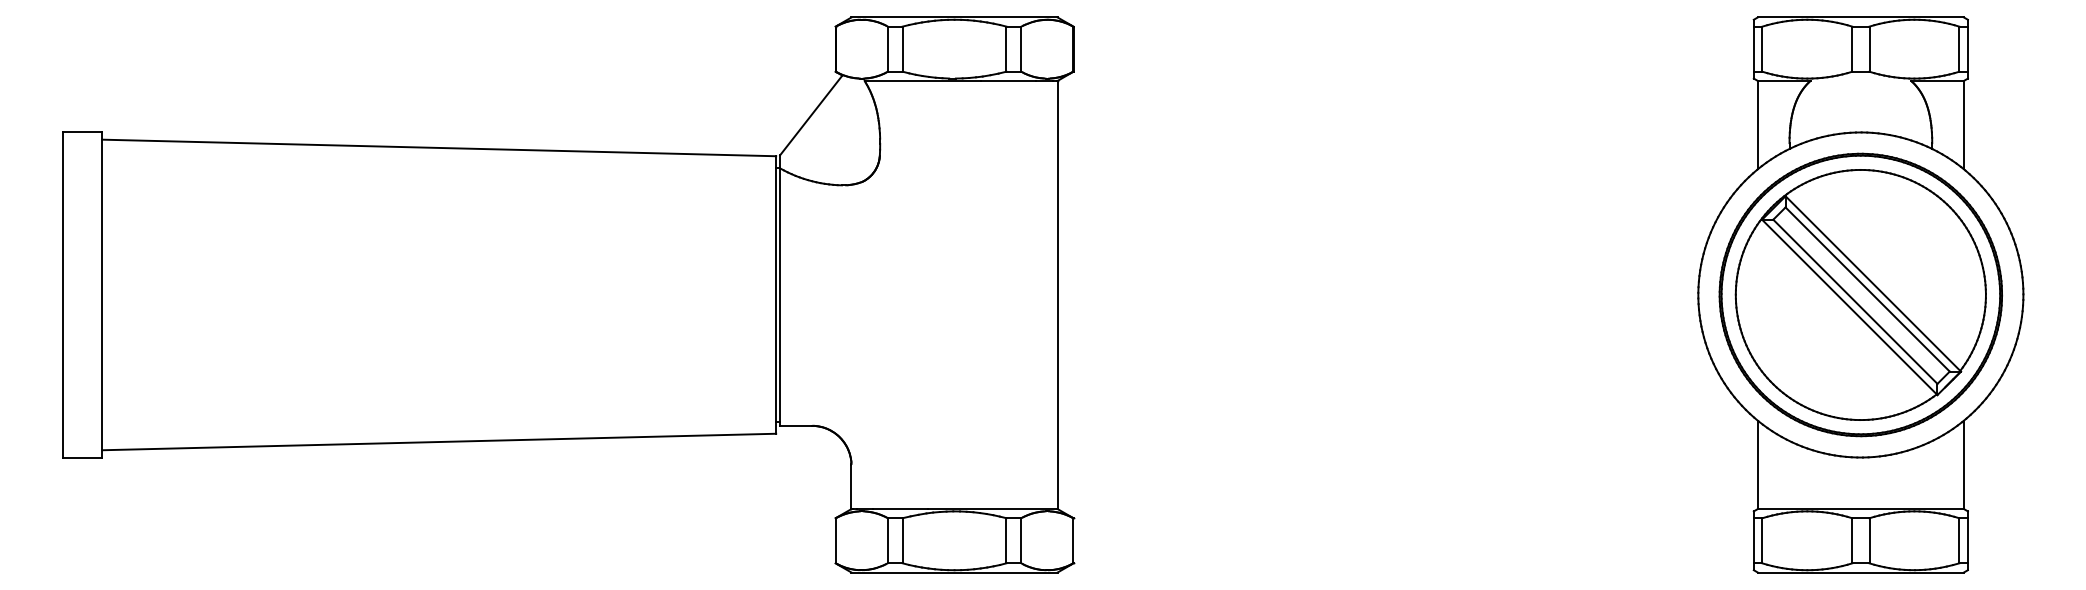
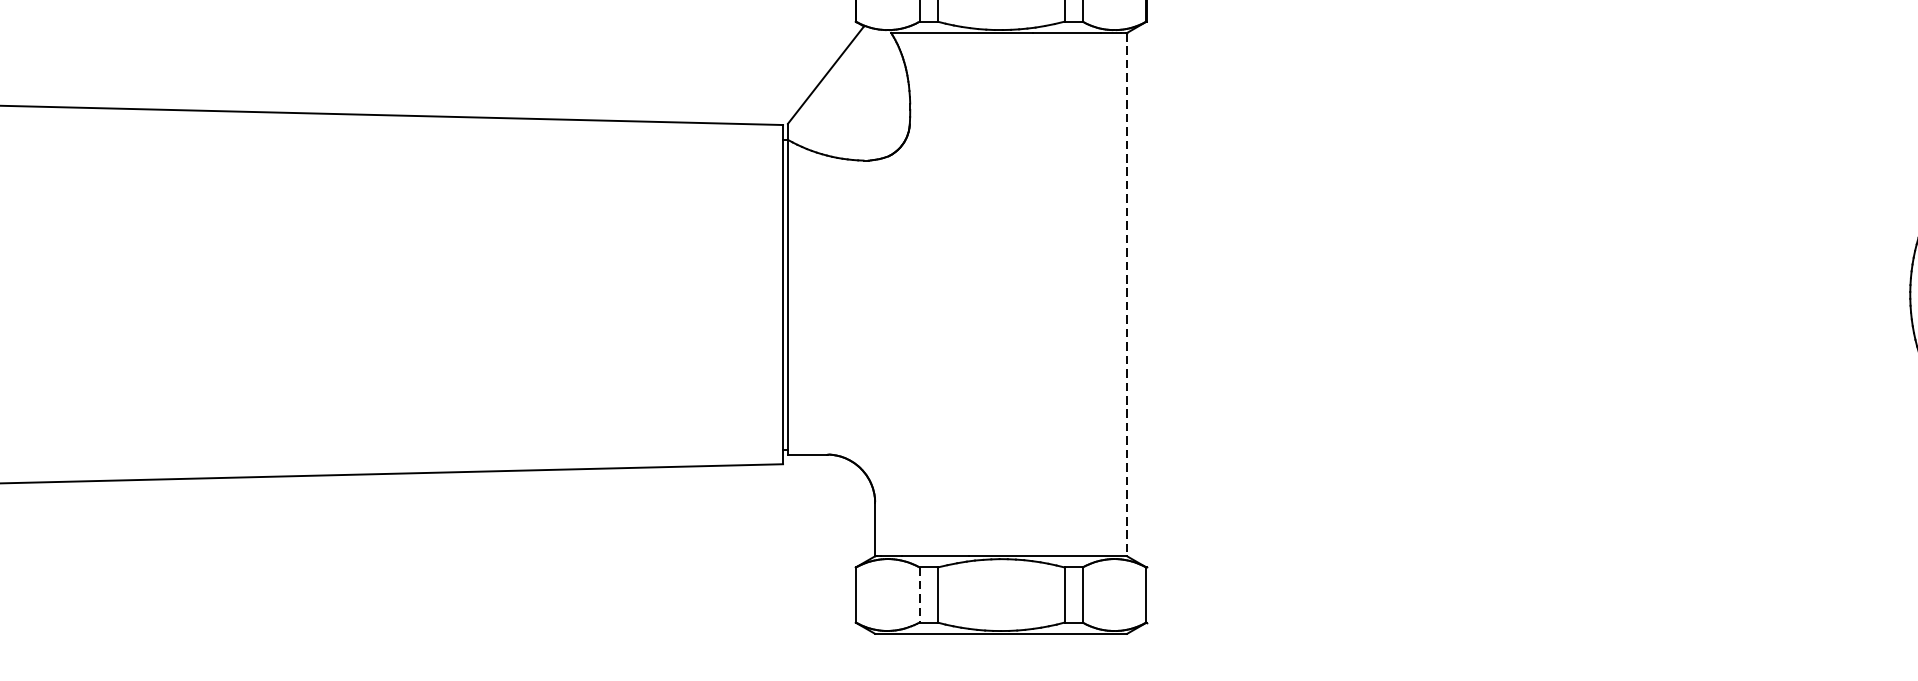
line: (1057, 295) -> (1126, 295), solid -> dashed
line: (887, 540) -> (919, 594), solid -> dashed

